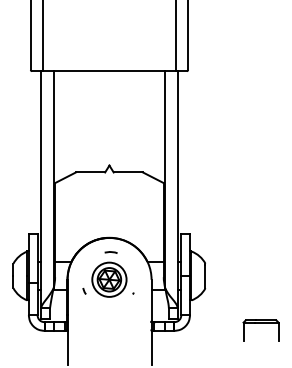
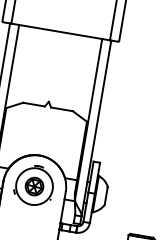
circle: (108, 279) -> (33, 186), size x1.43

